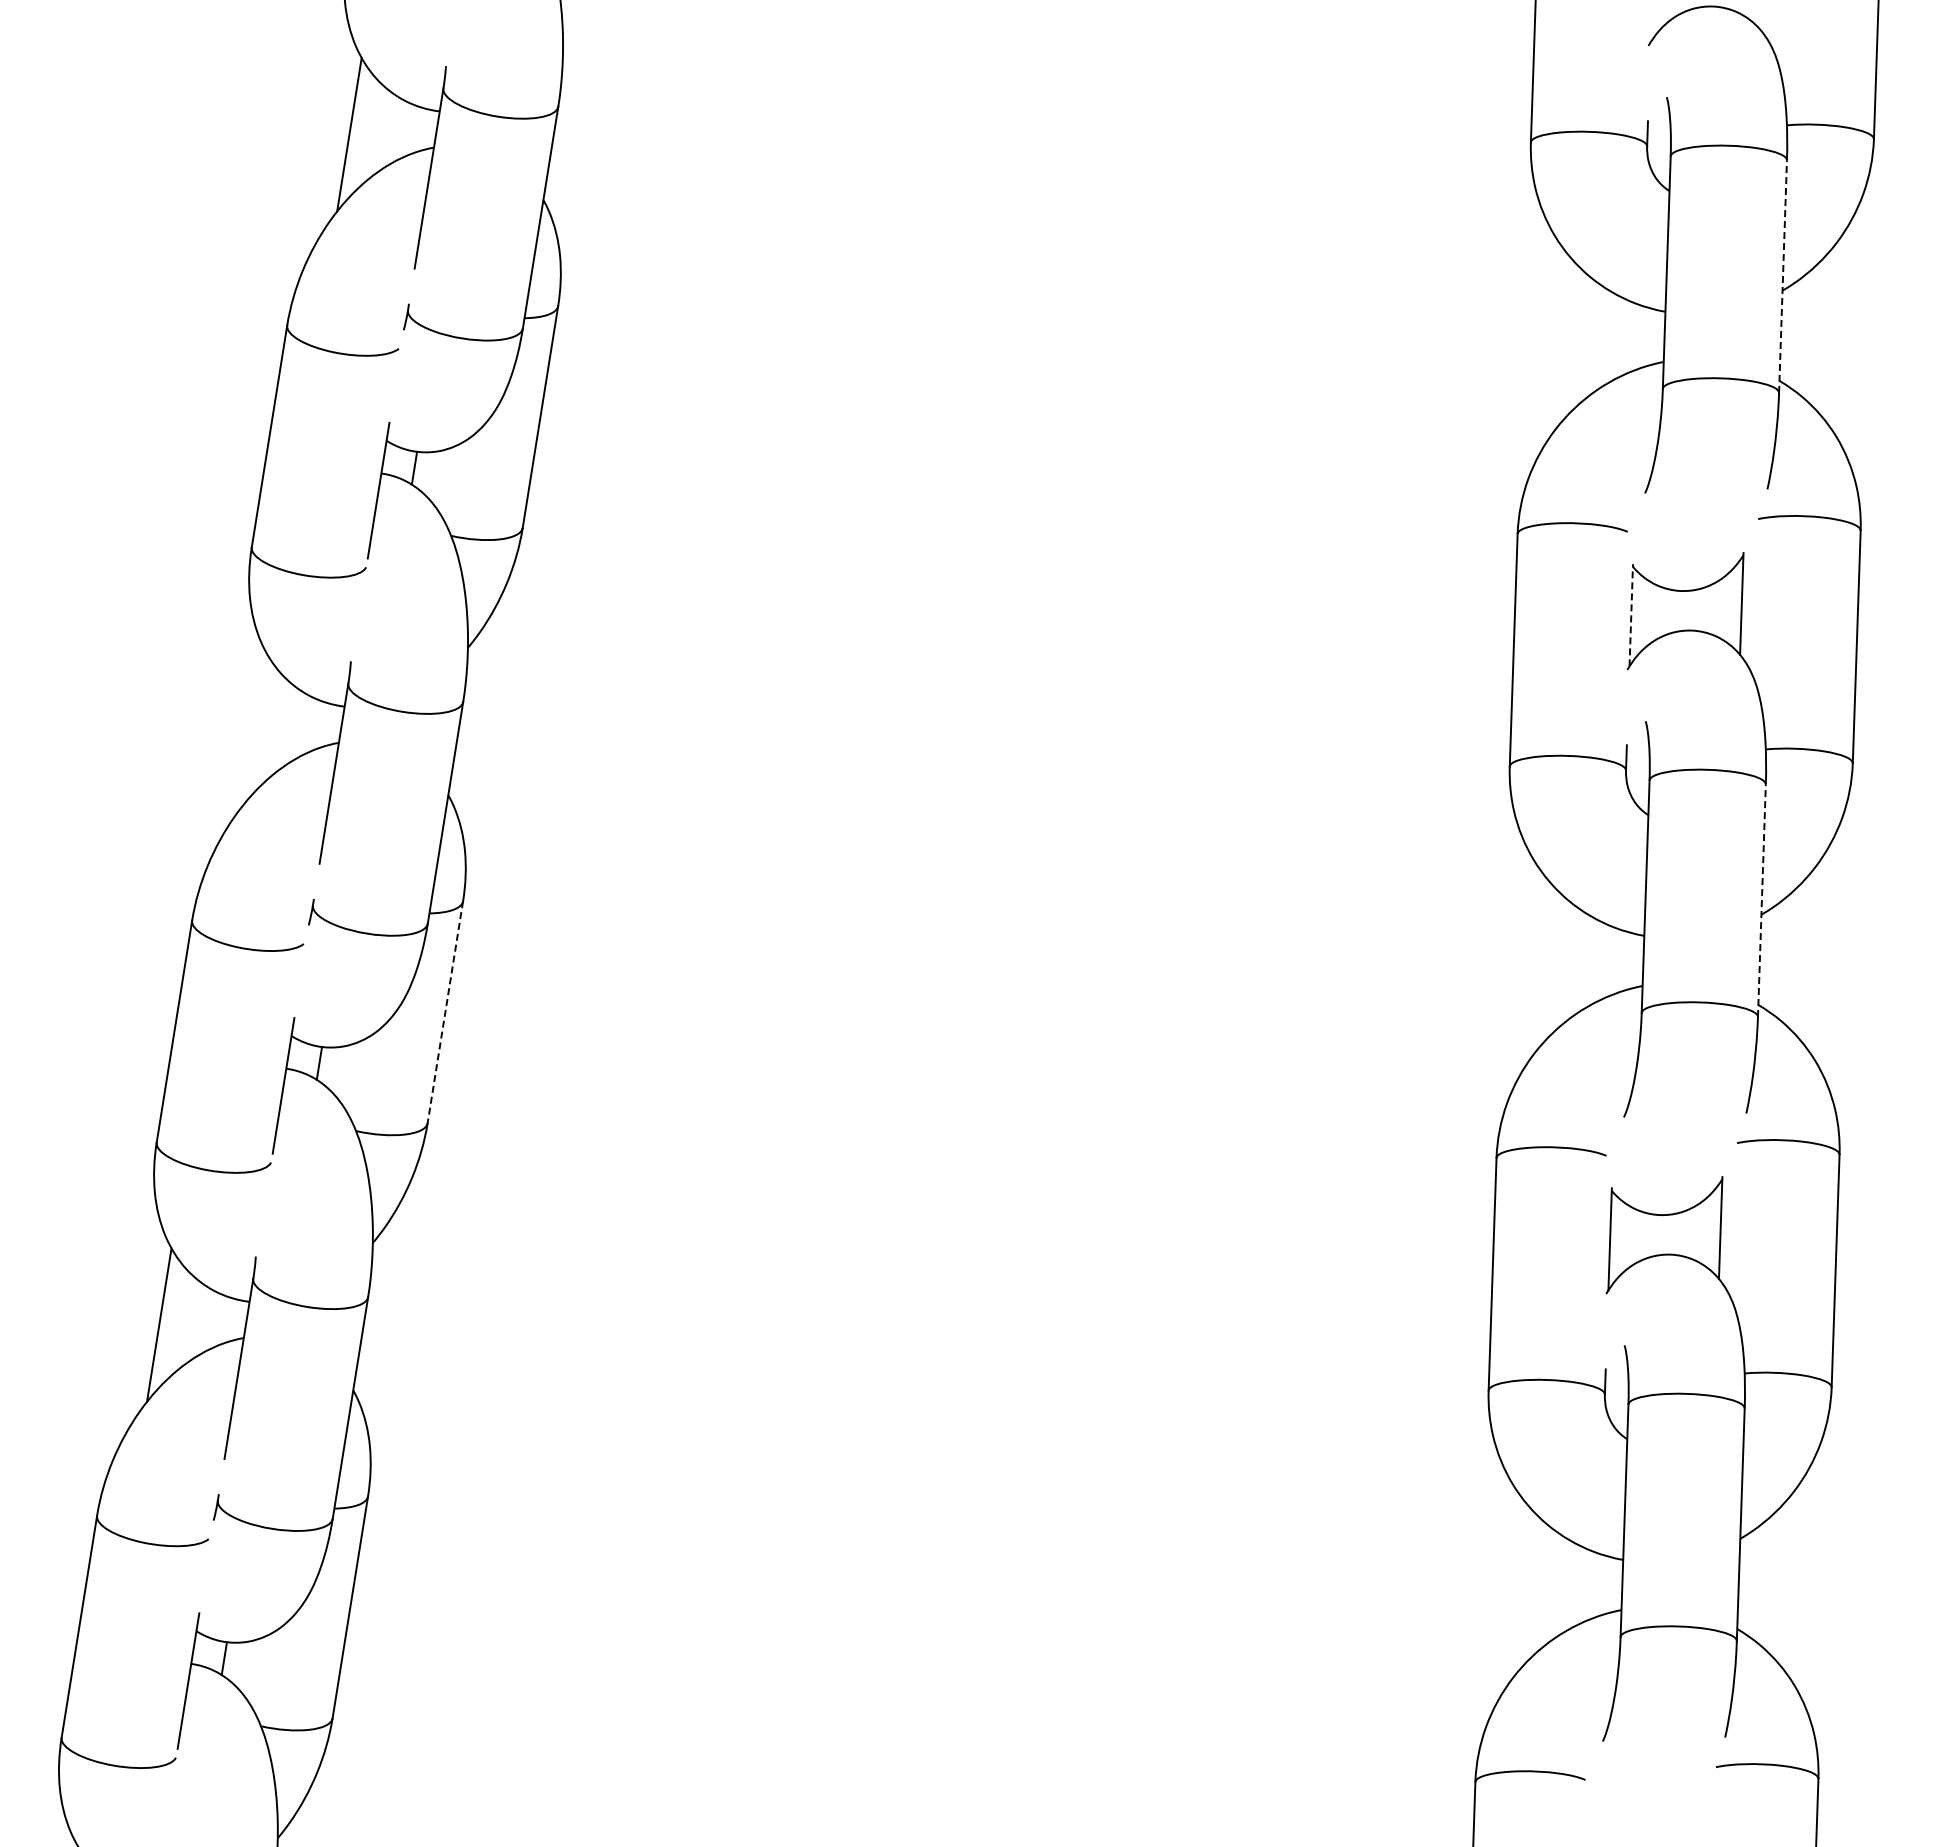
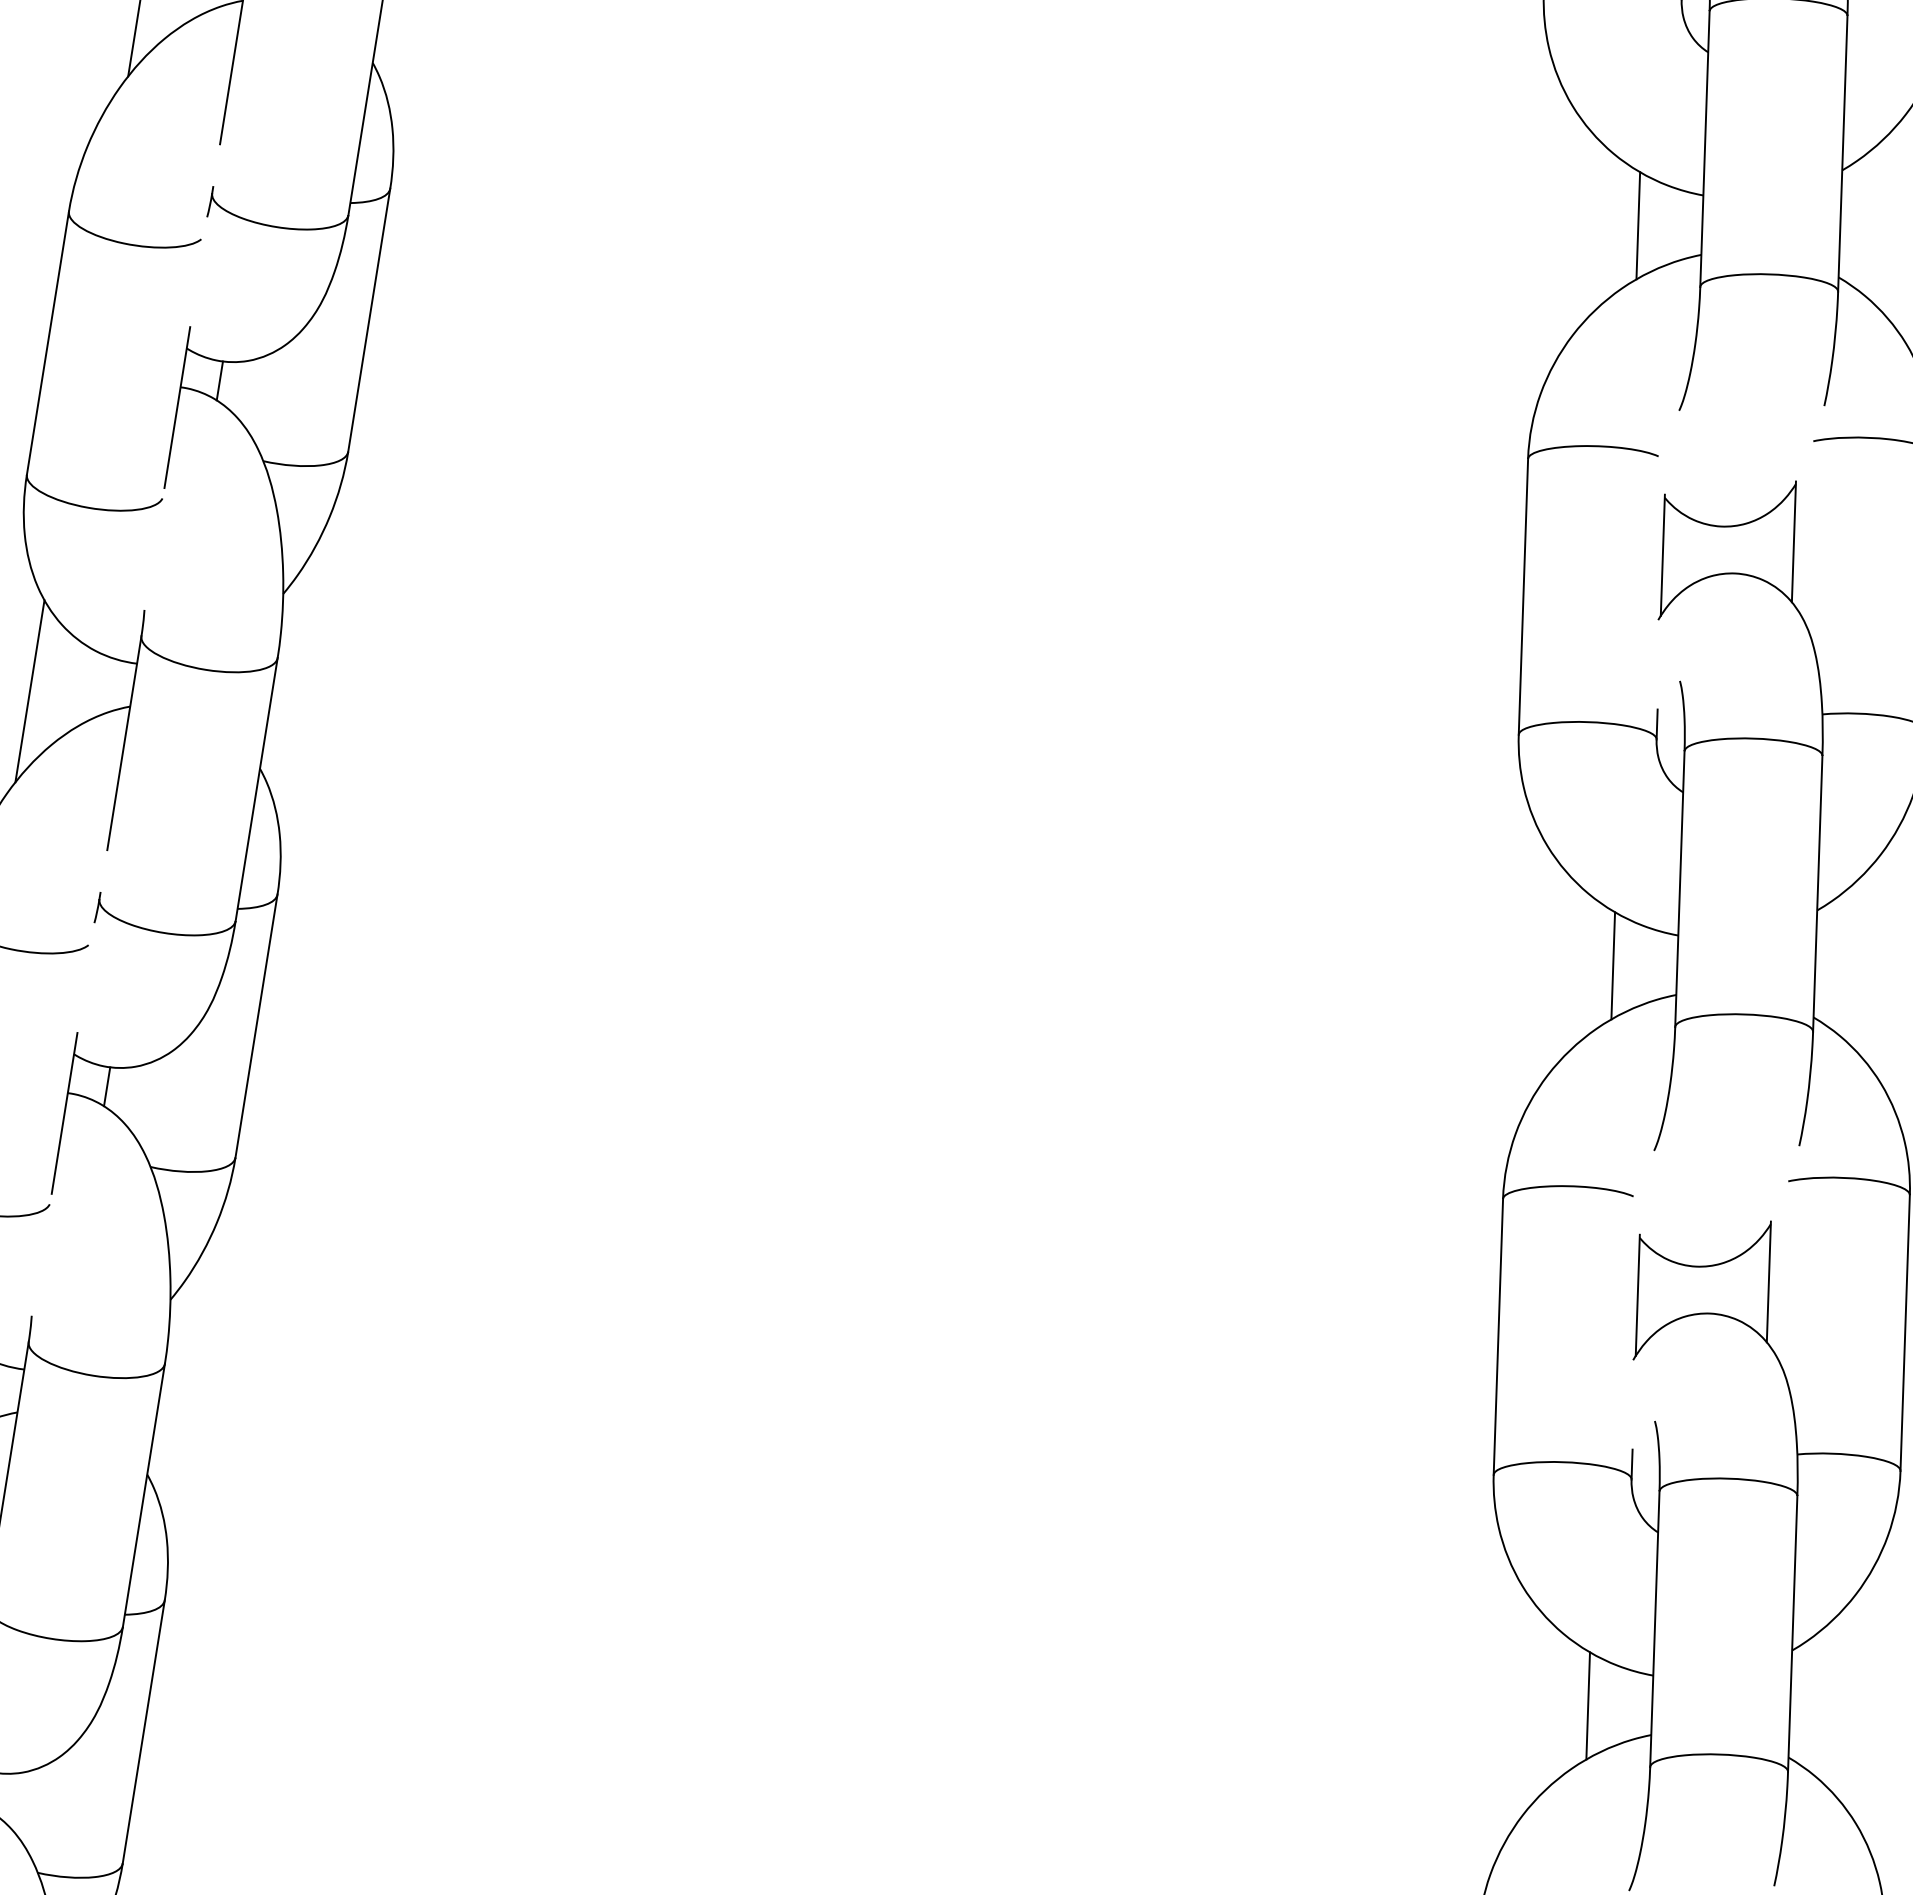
line: (1783, 276) -> (1843, 153), dashed -> solid
line: (1610, 337) -> (1638, 225), added
line: (1631, 614) -> (1663, 554), dashed -> solid
line: (254, 729) -> (30, 690), added
line: (1761, 900) -> (1817, 893), dashed -> solid
line: (1588, 961) -> (1612, 965), added
line: (445, 1012) -> (256, 1026), dashed -> solid
line: (1567, 1585) -> (1587, 1705), added

